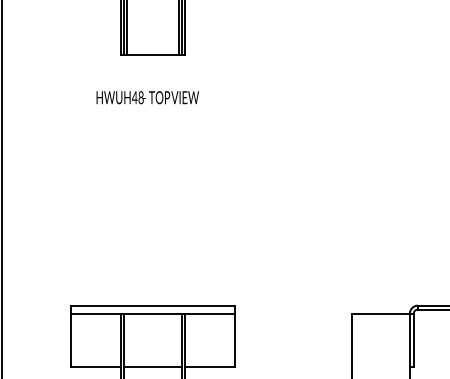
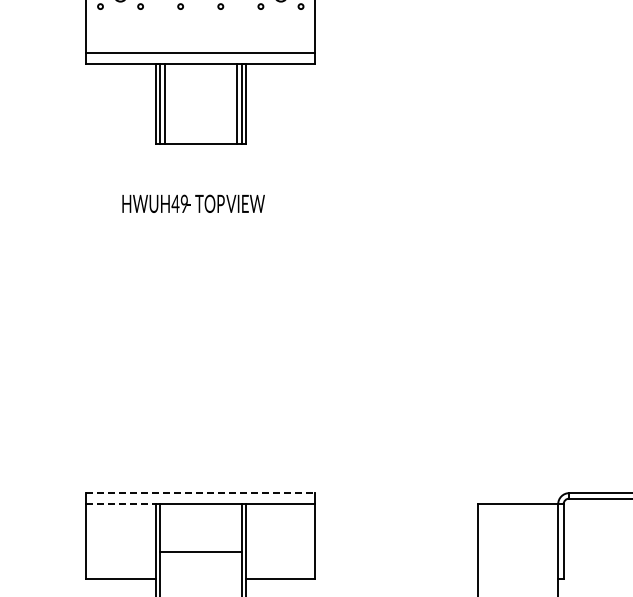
text: (141, 98) -> (184, 204), HWUH48 -> HWUH49
line: (152, 305) -> (200, 493), solid -> dashed
line: (95, 313) -> (120, 504), solid -> dashed
line: (152, 367) -> (200, 551), moved

